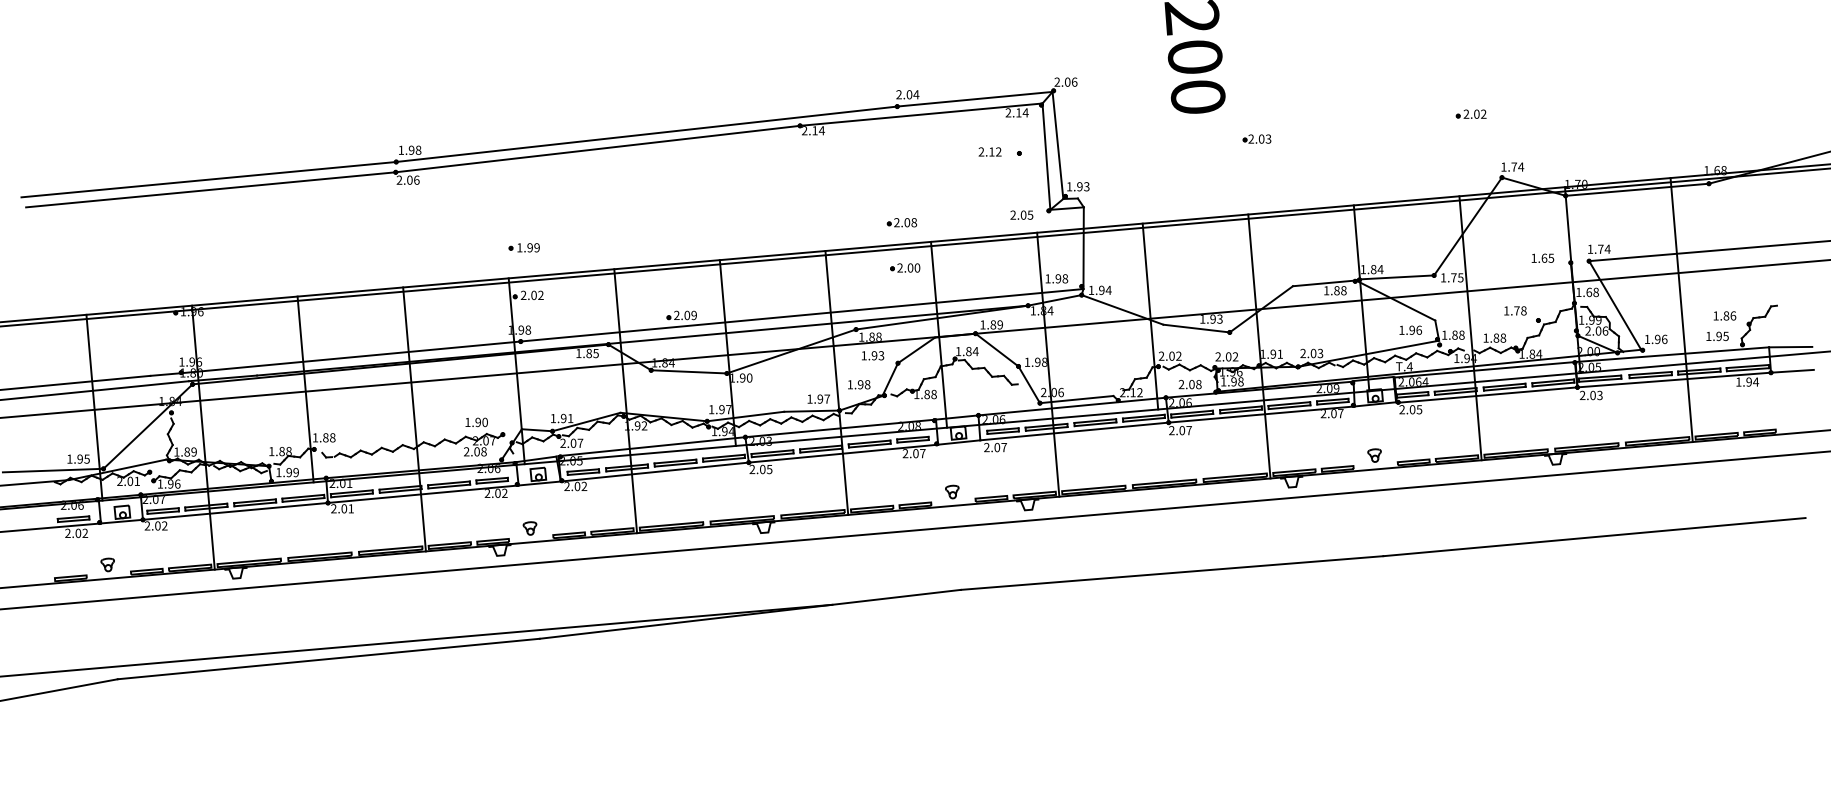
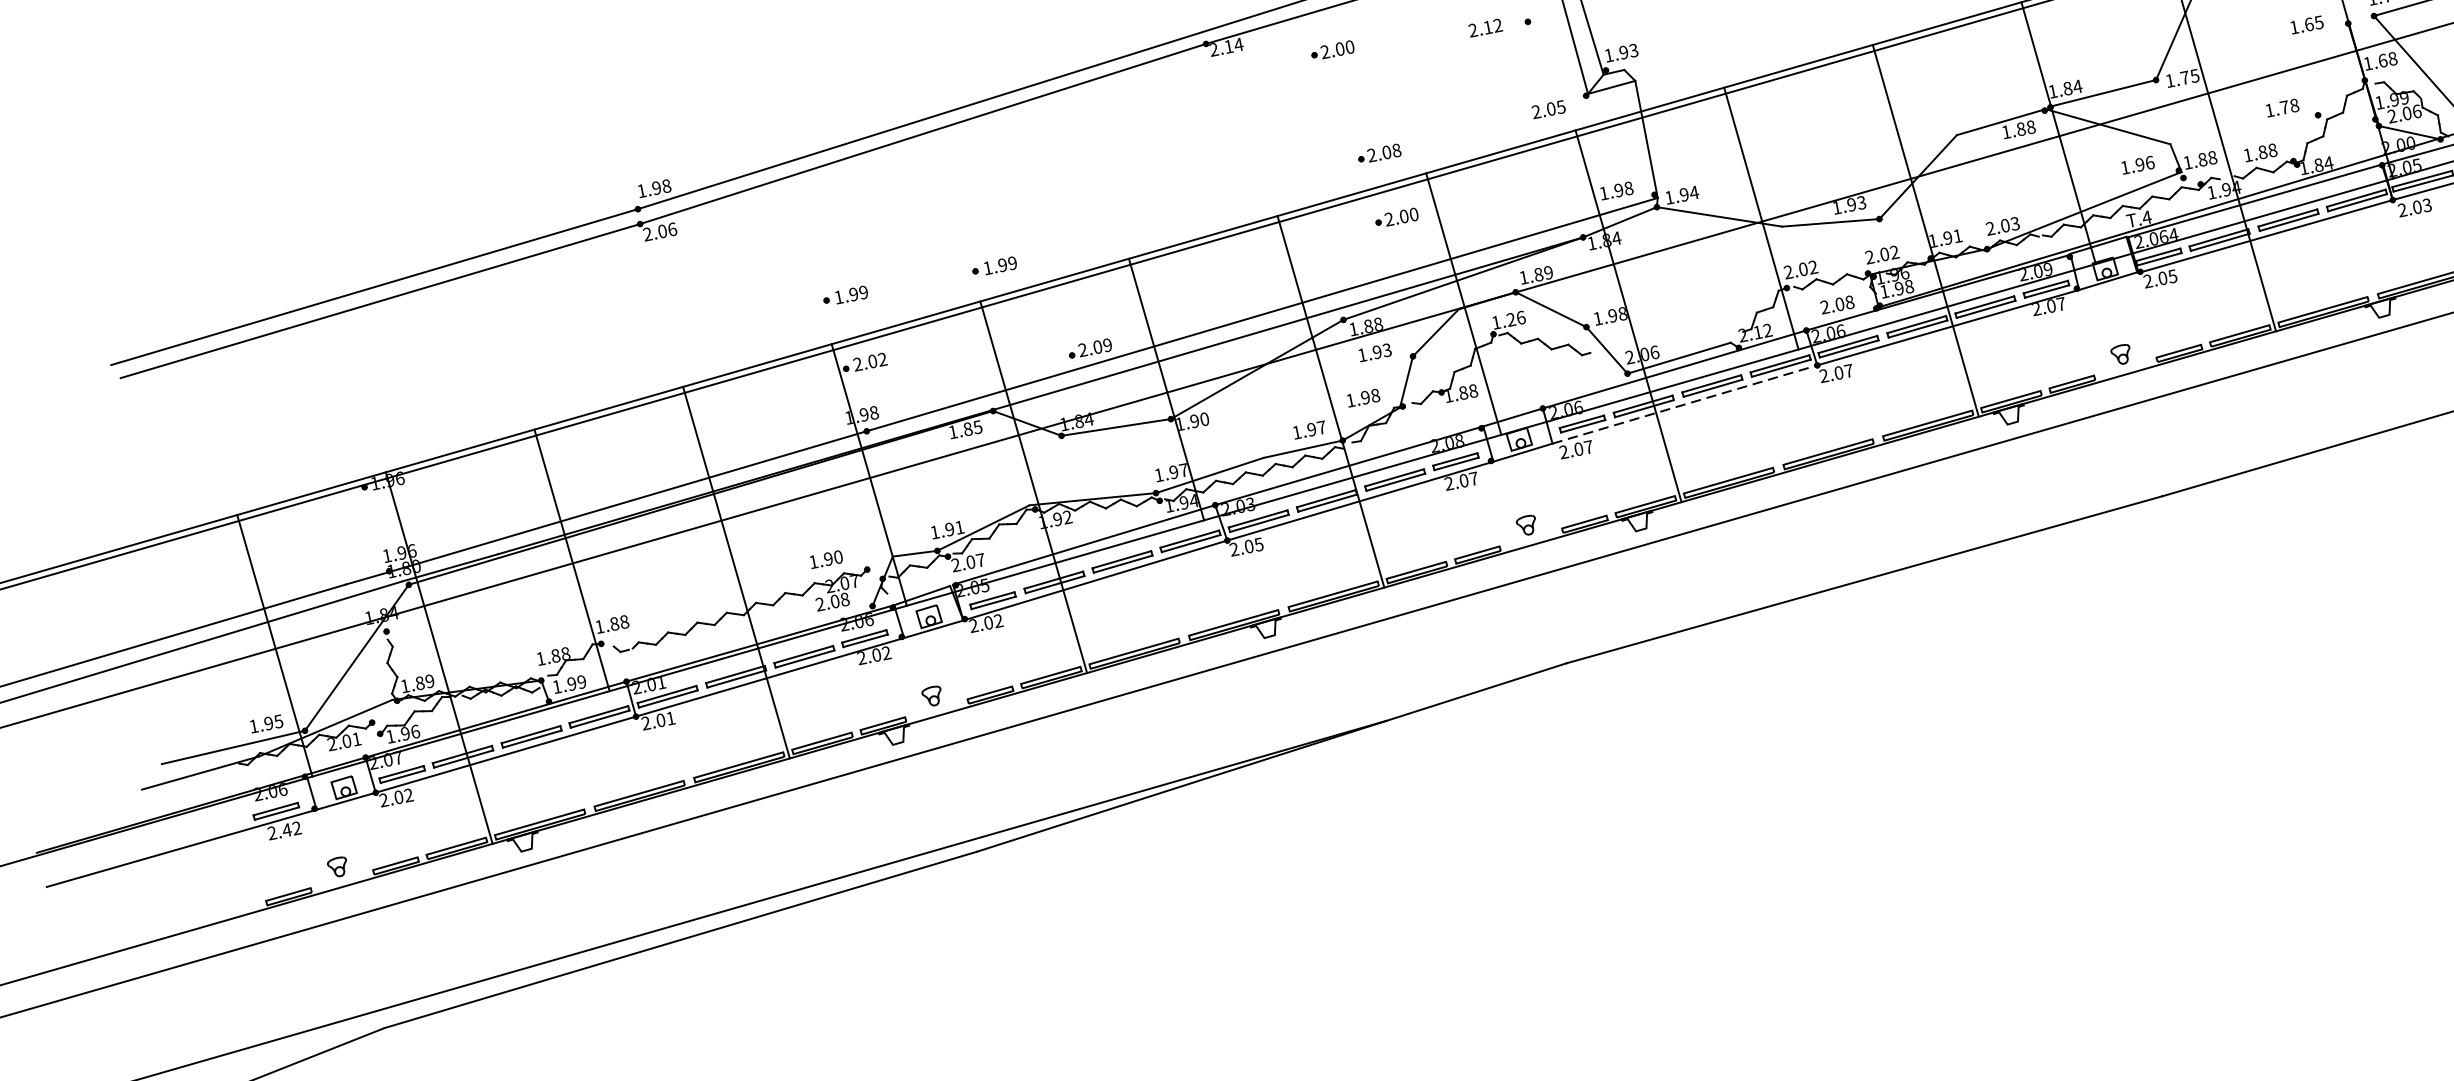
part: (884, 146) -> (1332, 49), added
part: (627, 247) -> (993, 266), added
text: (972, 351) -> (1516, 318), 1.84 -> 1.26
line: (1074, 431) -> (1684, 404), solid -> dashed
text: (78, 532) -> (287, 828), 2.02 -> 2.42

